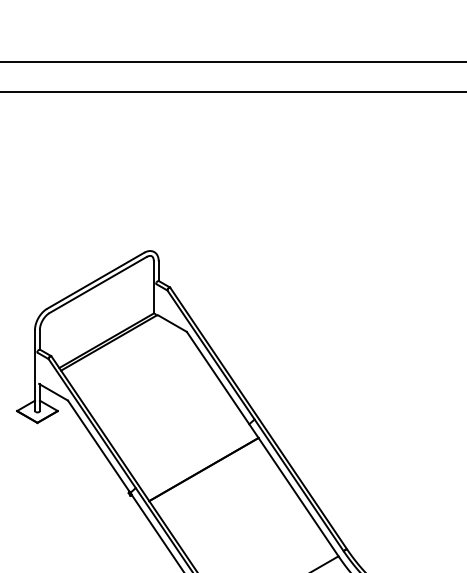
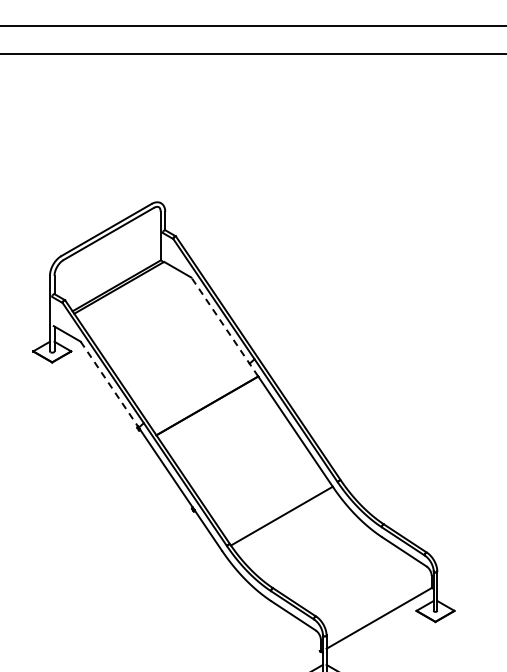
line: (222, 385) -> (224, 327), solid -> dashed
line: (98, 446) -> (109, 384), solid -> dashed

